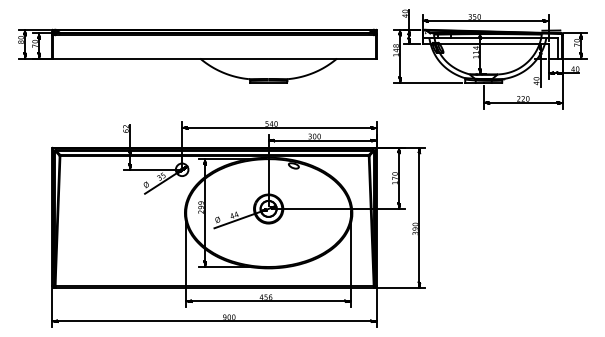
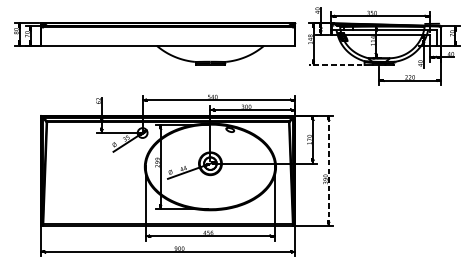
line: (427, 83) -> (335, 65), solid -> dashed
line: (419, 217) -> (328, 170), solid -> dashed

